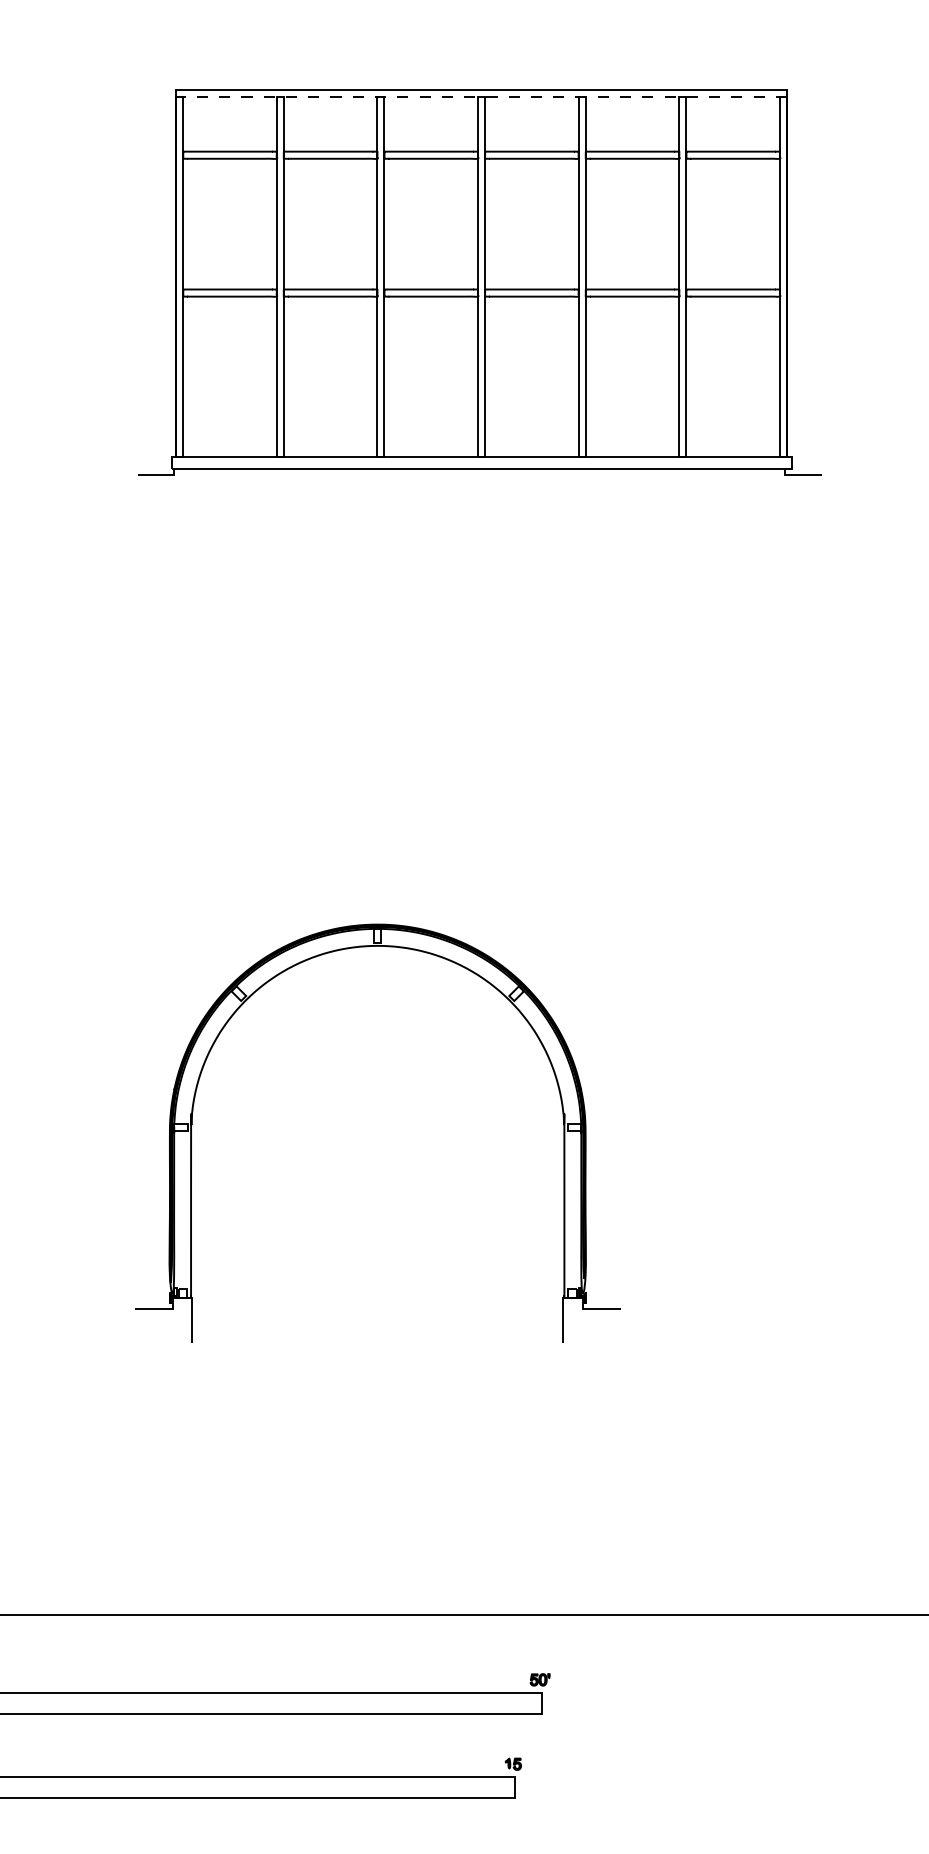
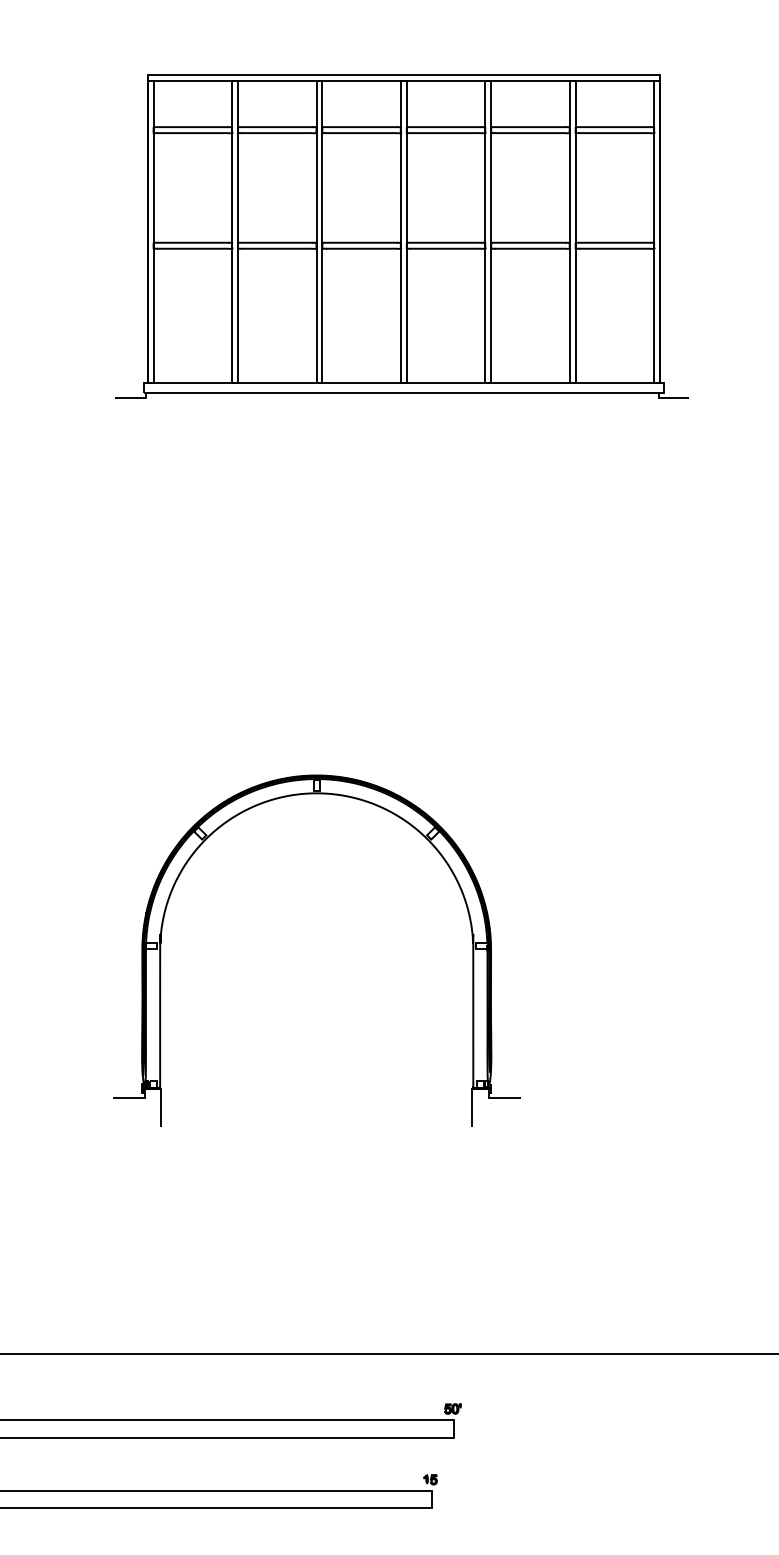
line: (481, 97) -> (403, 81), dashed -> solid

